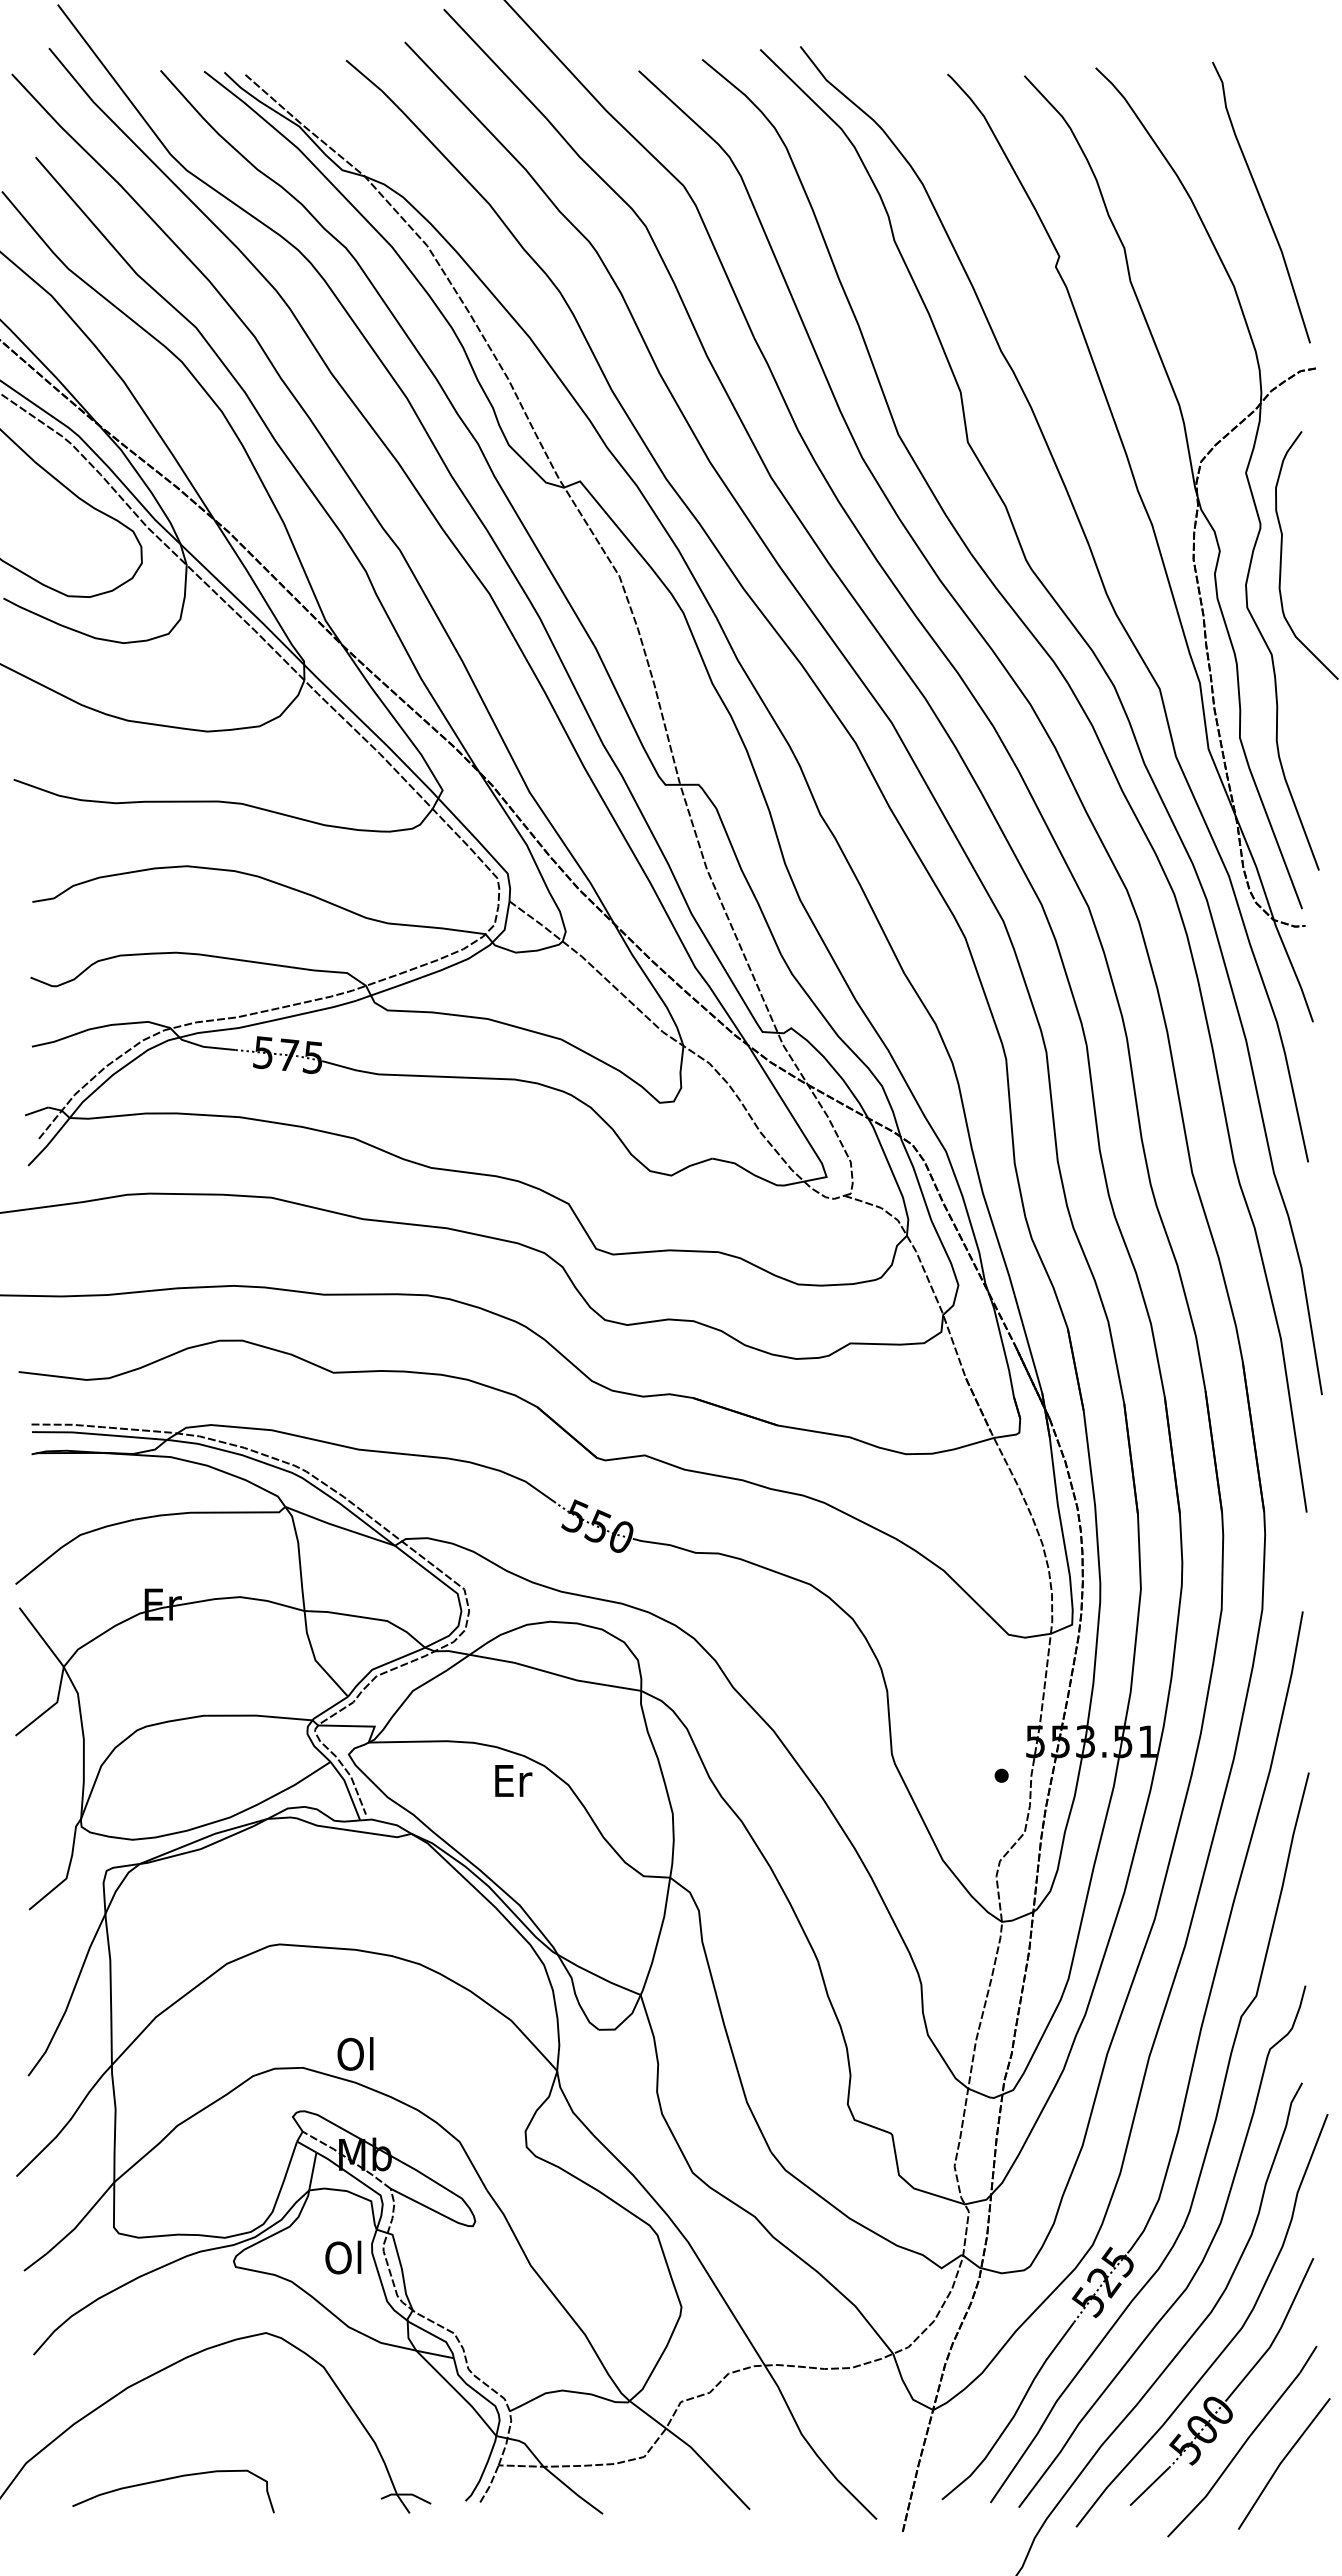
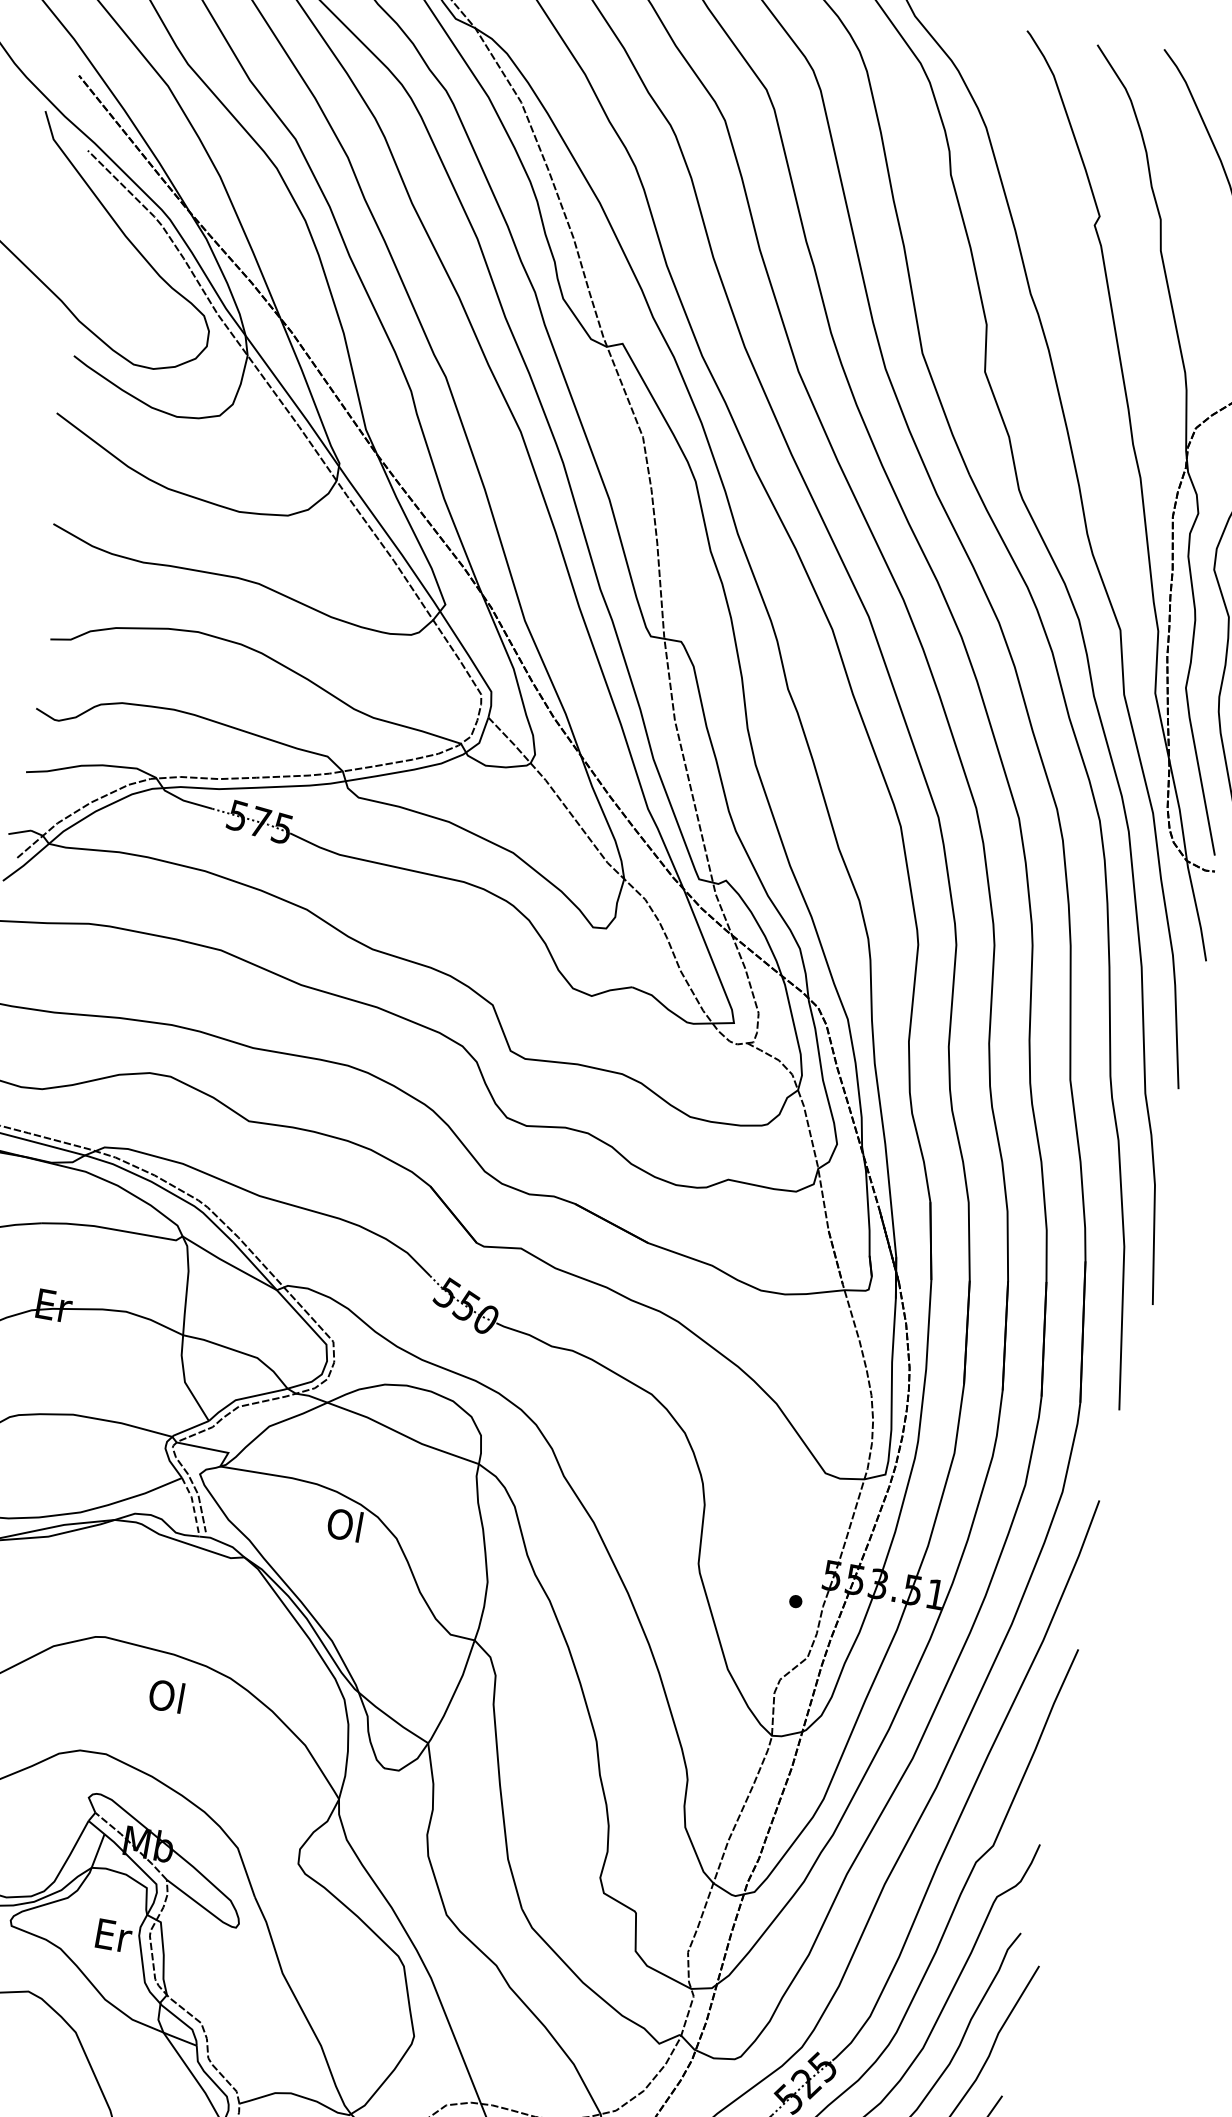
text: (512, 1780) -> (345, 1525), Er -> Ol
line: (347, 1789) -> (193, 1506), solid -> dashed
text: (355, 2053) -> (166, 1695), moved
text: (344, 2257) -> (112, 1935), Ol -> Er

